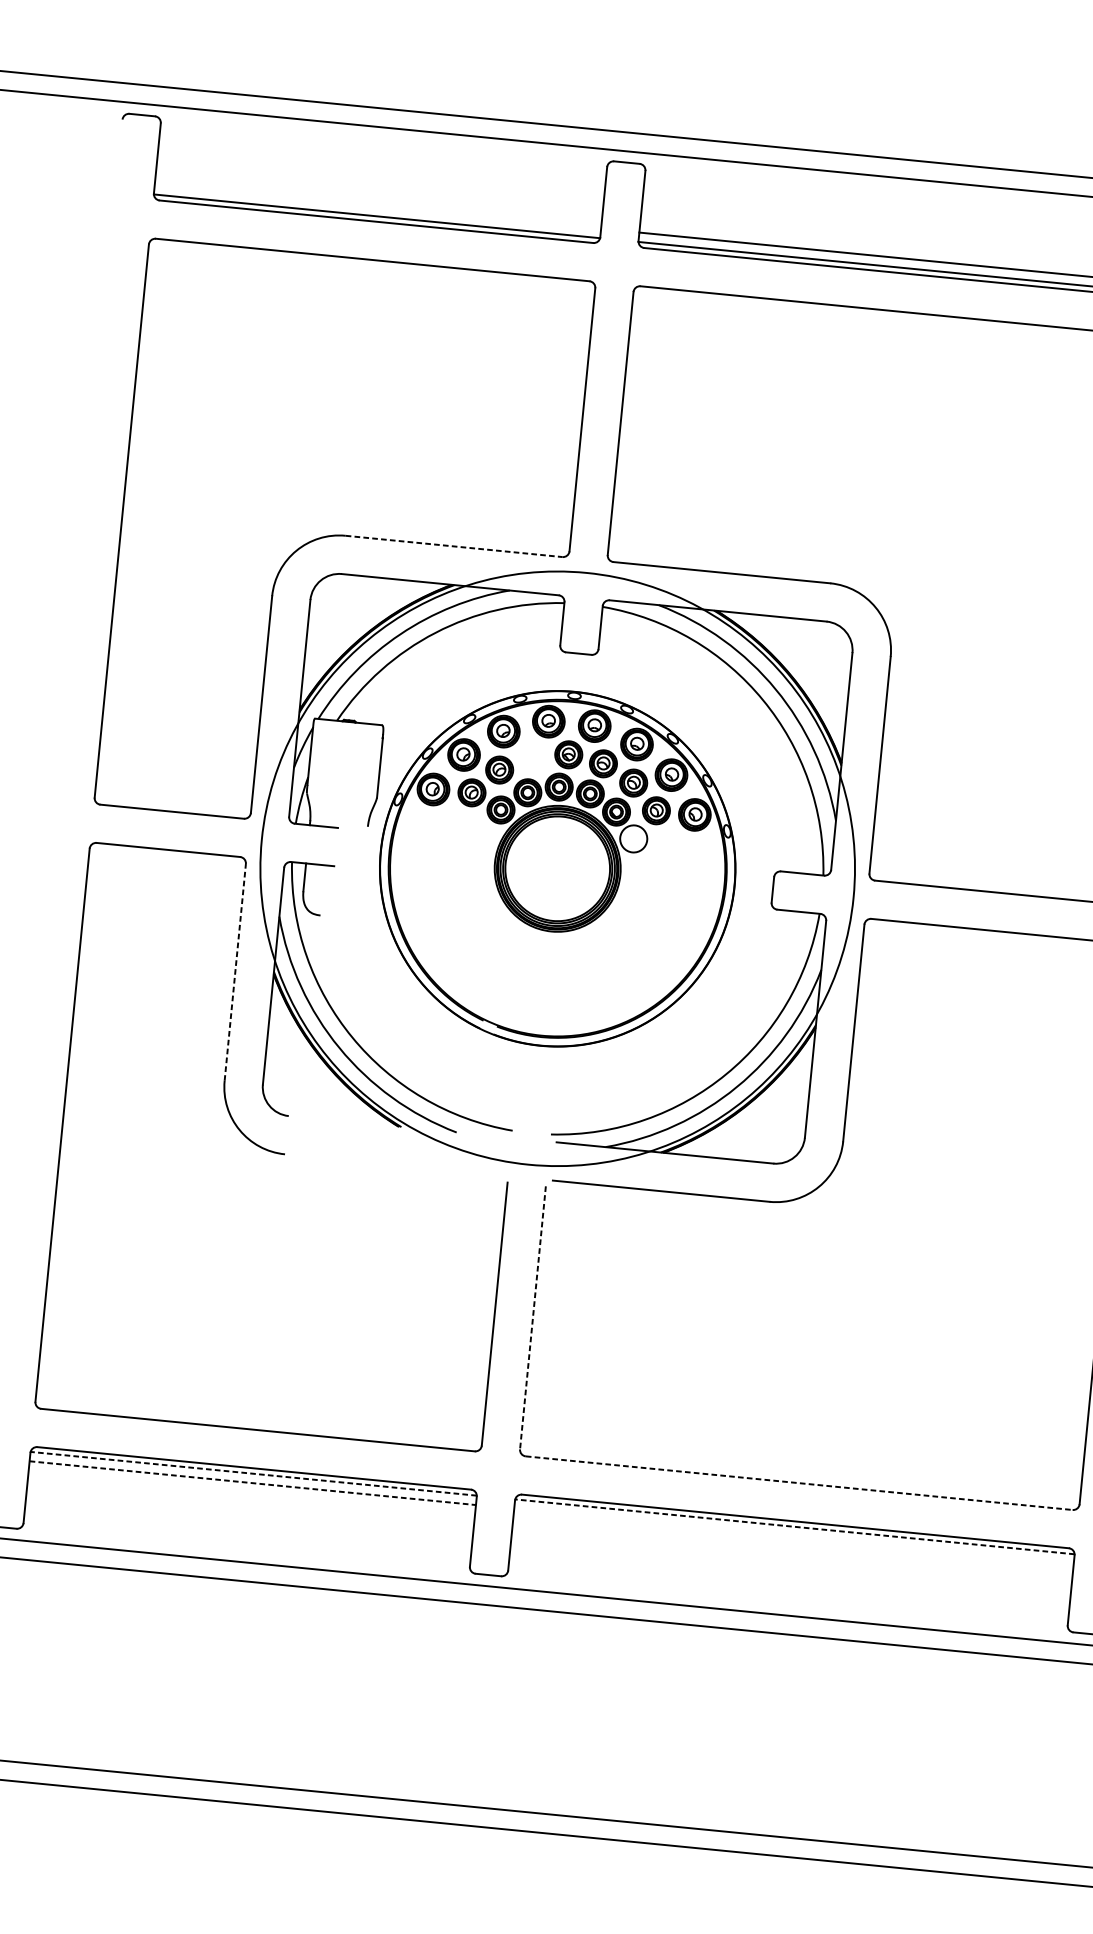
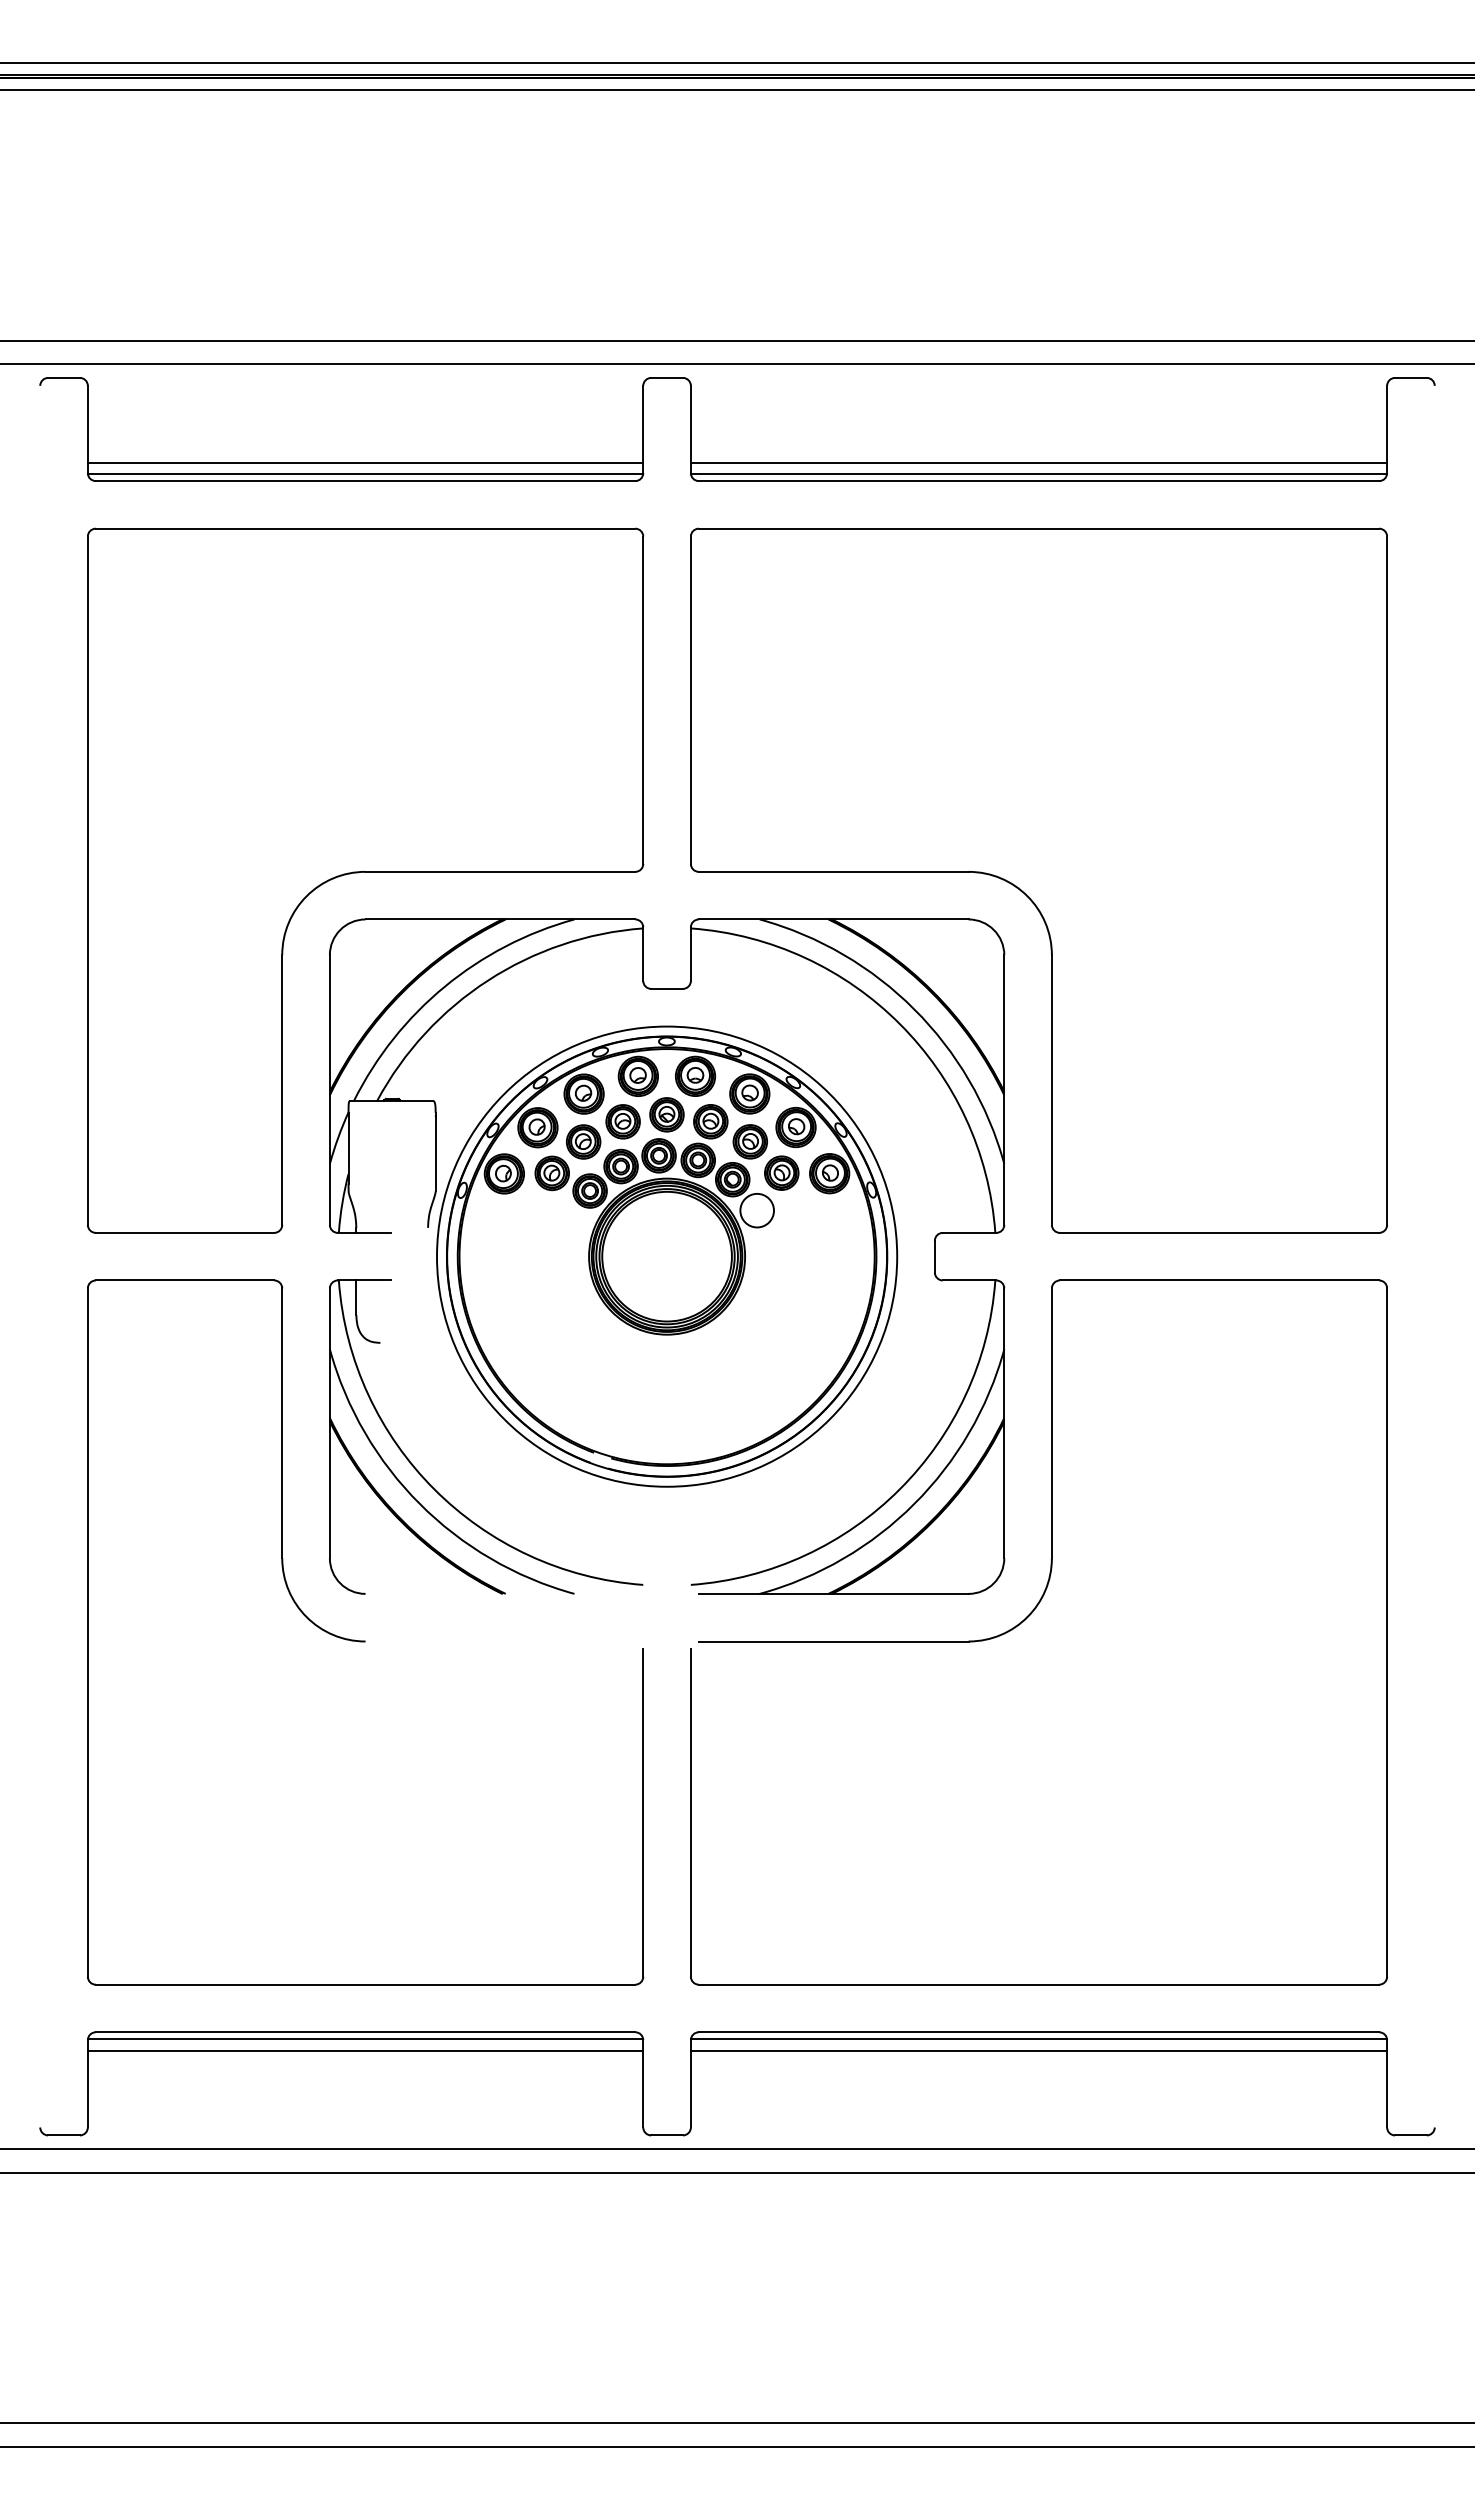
line: (377, 206) -> (365, 462), added
line: (454, 546) -> (500, 871), dashed -> solid
part: (532, 756) -> (622, 1121), added
circle: (558, 868) -> (667, 1256), size x0.62
line: (235, 972) -> (282, 1423), dashed -> solid
line: (532, 1318) -> (690, 1813), dashed -> solid
line: (253, 1474) -> (365, 2039), dashed -> solid
line: (252, 1483) -> (365, 2050), dashed -> solid
line: (799, 1483) -> (1039, 1984), dashed -> solid
line: (794, 1527) -> (1038, 2039), dashed -> solid
line: (793, 1536) -> (1038, 2050), added

